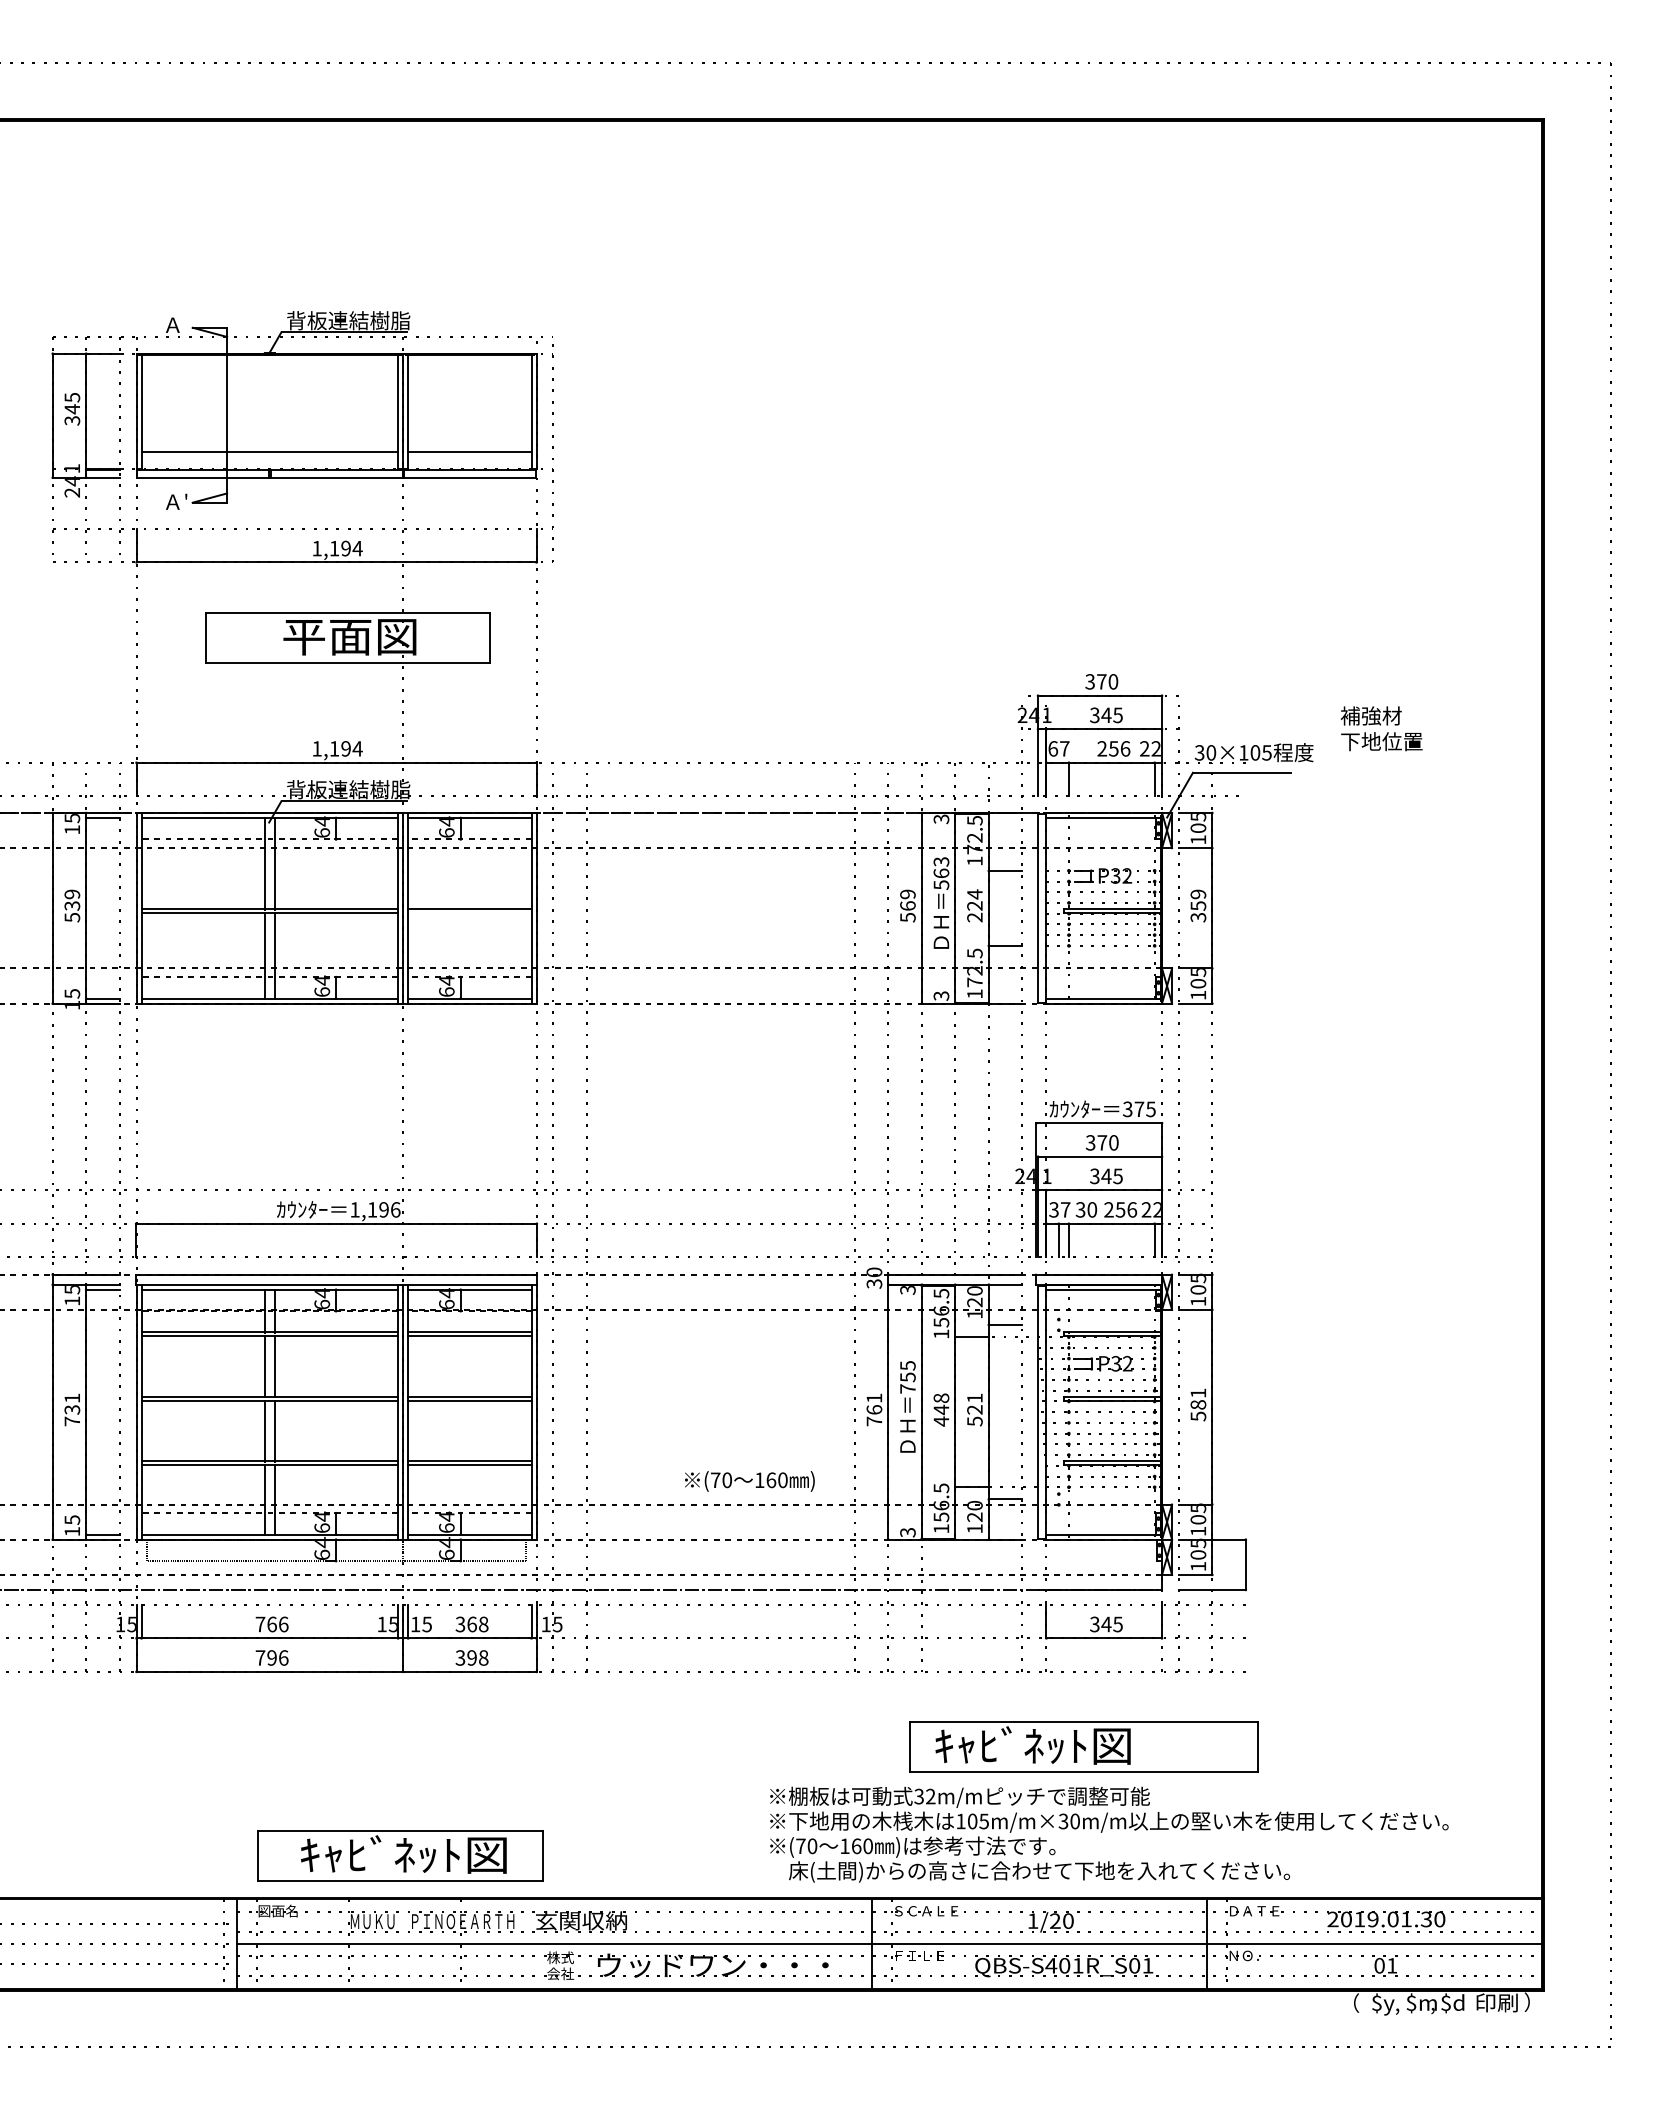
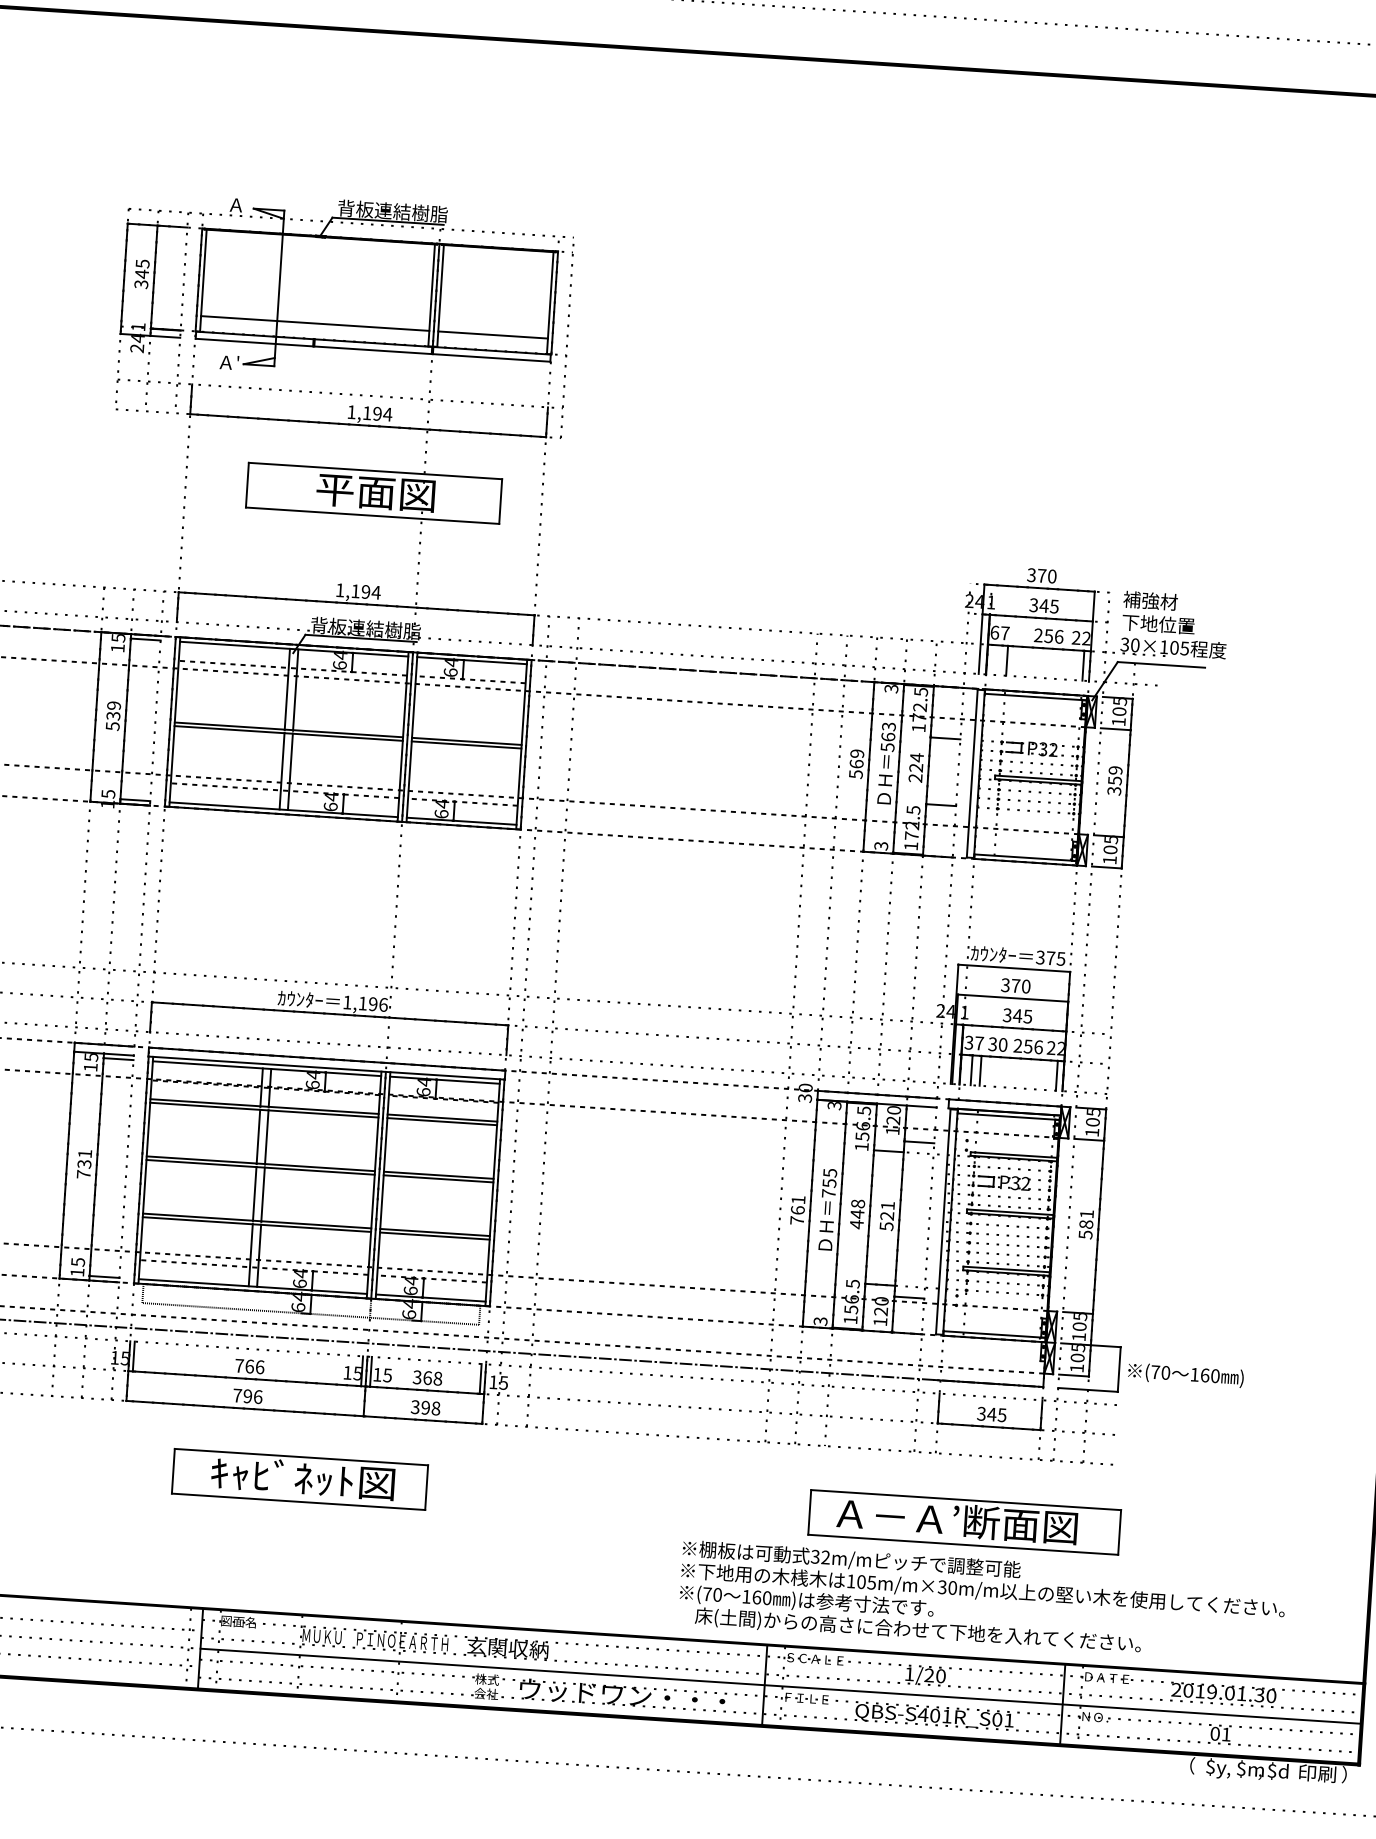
text: (1381, 728) -> (1159, 612), moved
line: (469, 912) -> (466, 744), added
text: (749, 1481) -> (1185, 1375), moved
text: (1072, 1745) -> (954, 1520), ｷｬﾋﾞﾈｯﾄ図 -> Ａ－Ａ’断面図
part: (400, 1855) -> (300, 1478), moved

